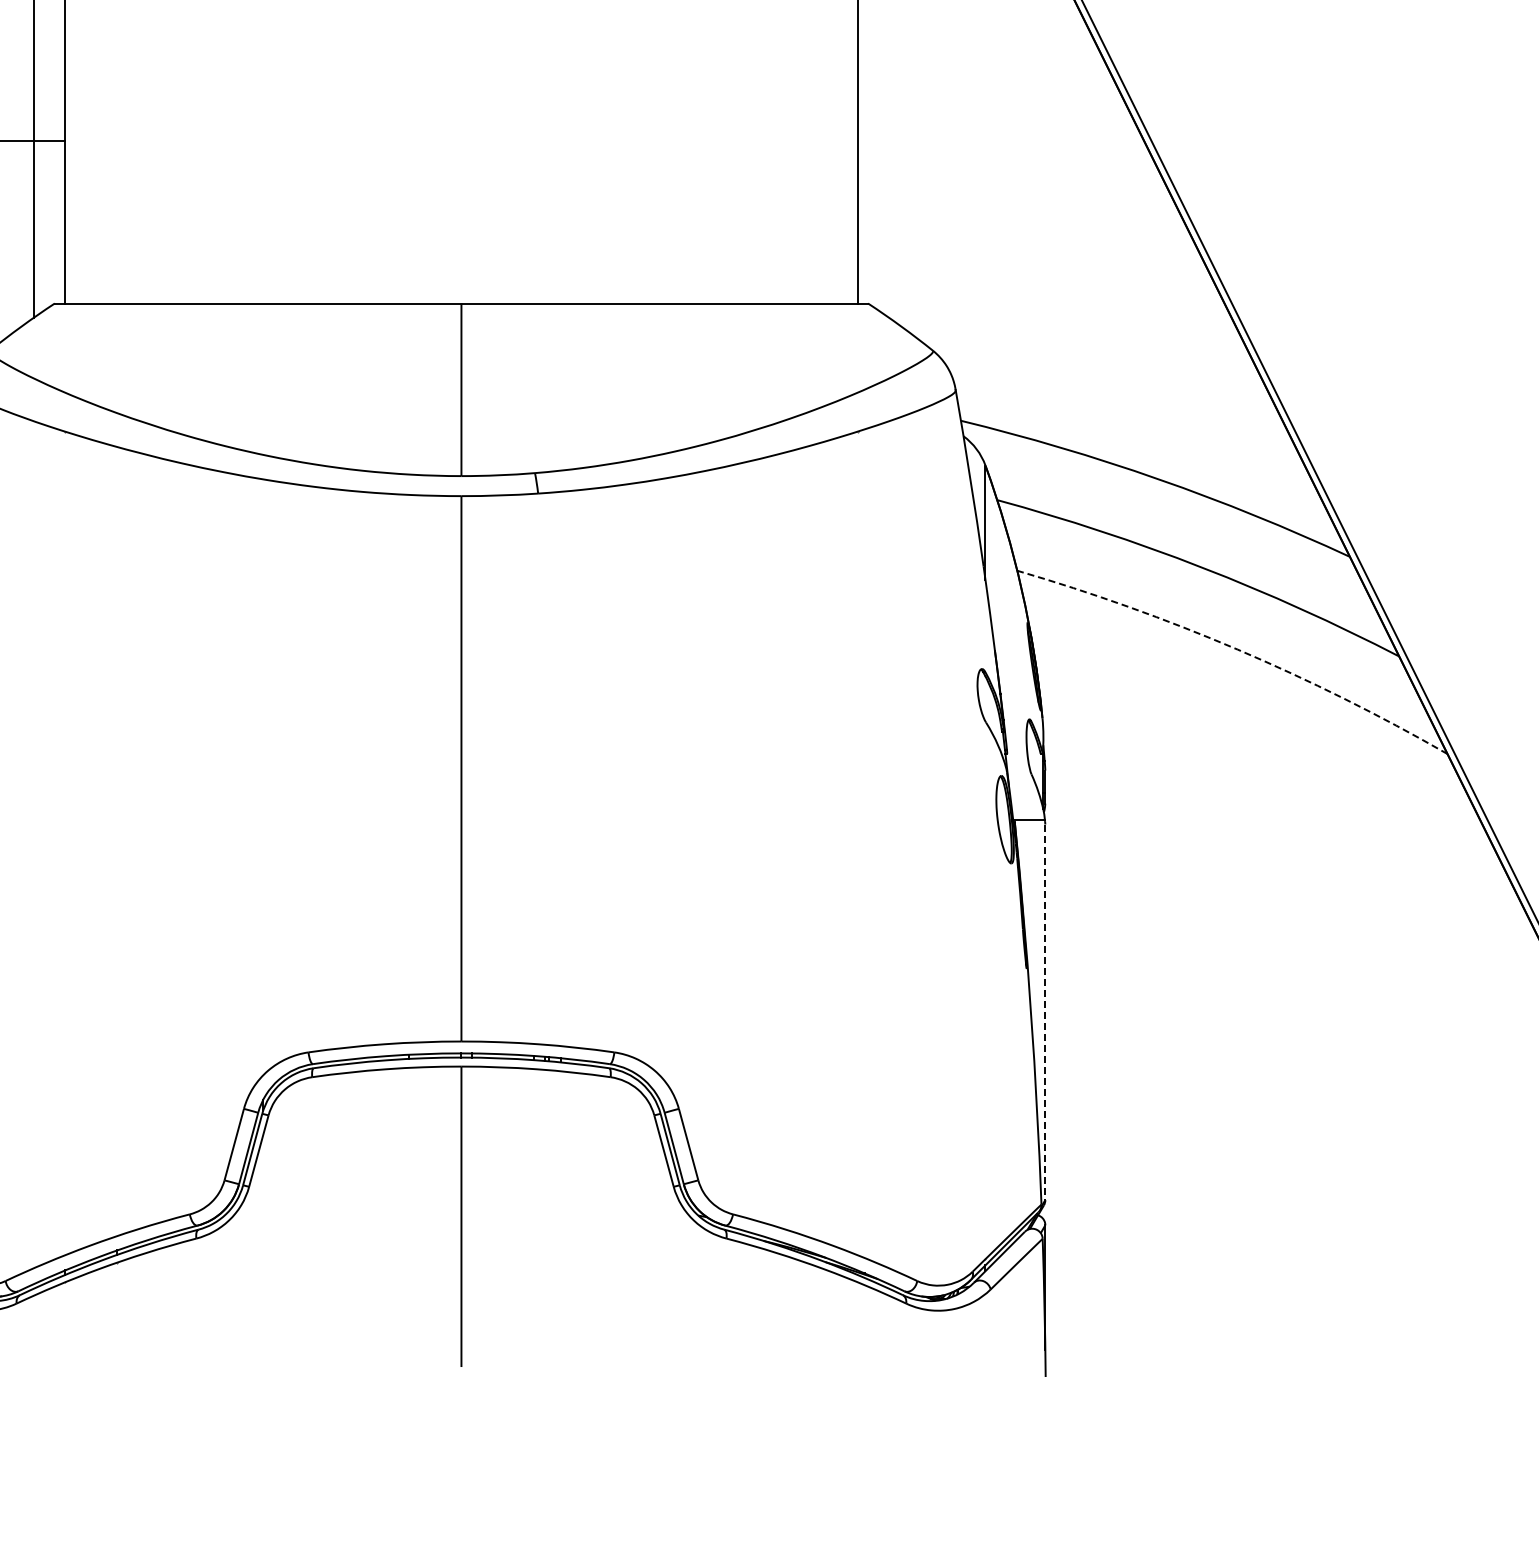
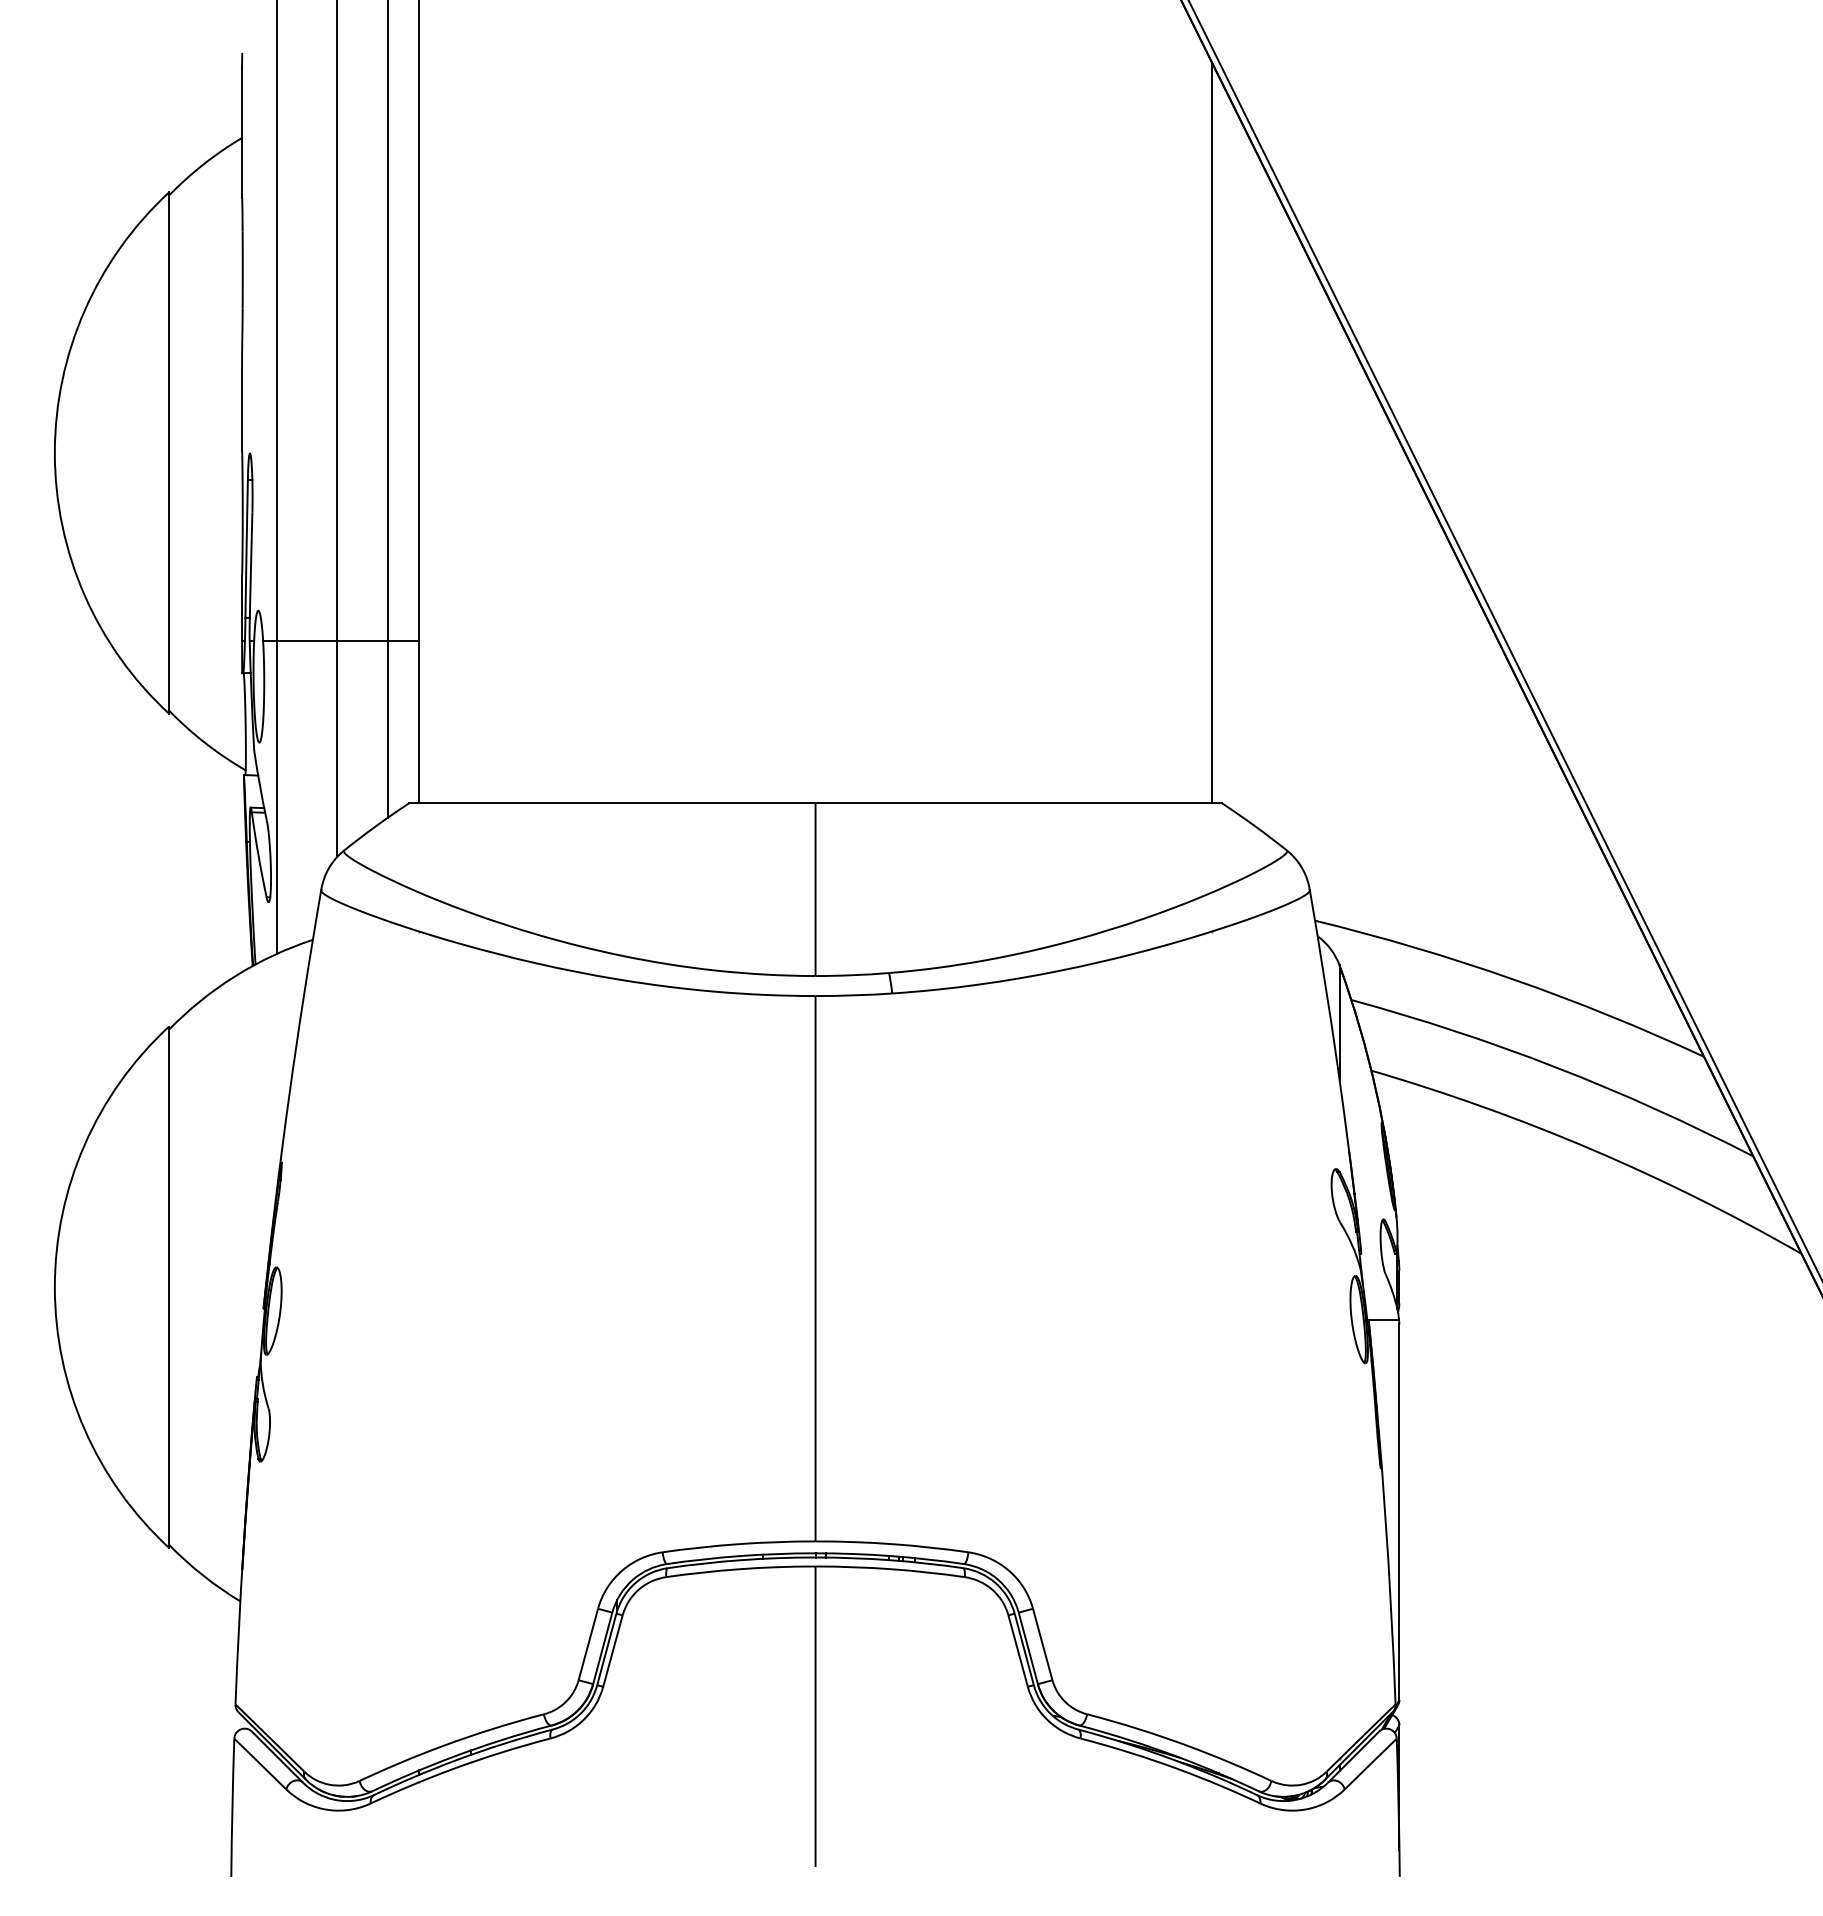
arc: (1237, 649) -> (1591, 1149), dashed -> solid
line: (1045, 1012) -> (1399, 1512), dashed -> solid

